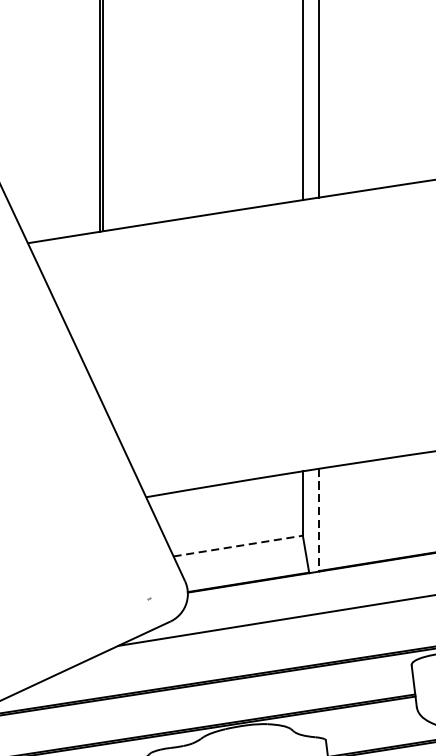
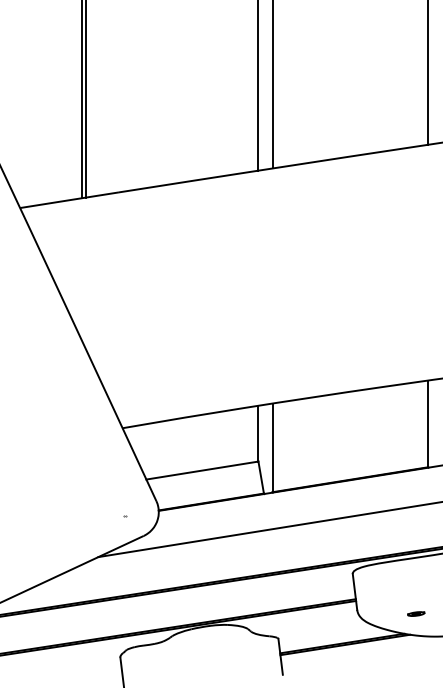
line: (319, 520) -> (272, 448), dashed -> solid
line: (238, 546) -> (202, 470), dashed -> solid

